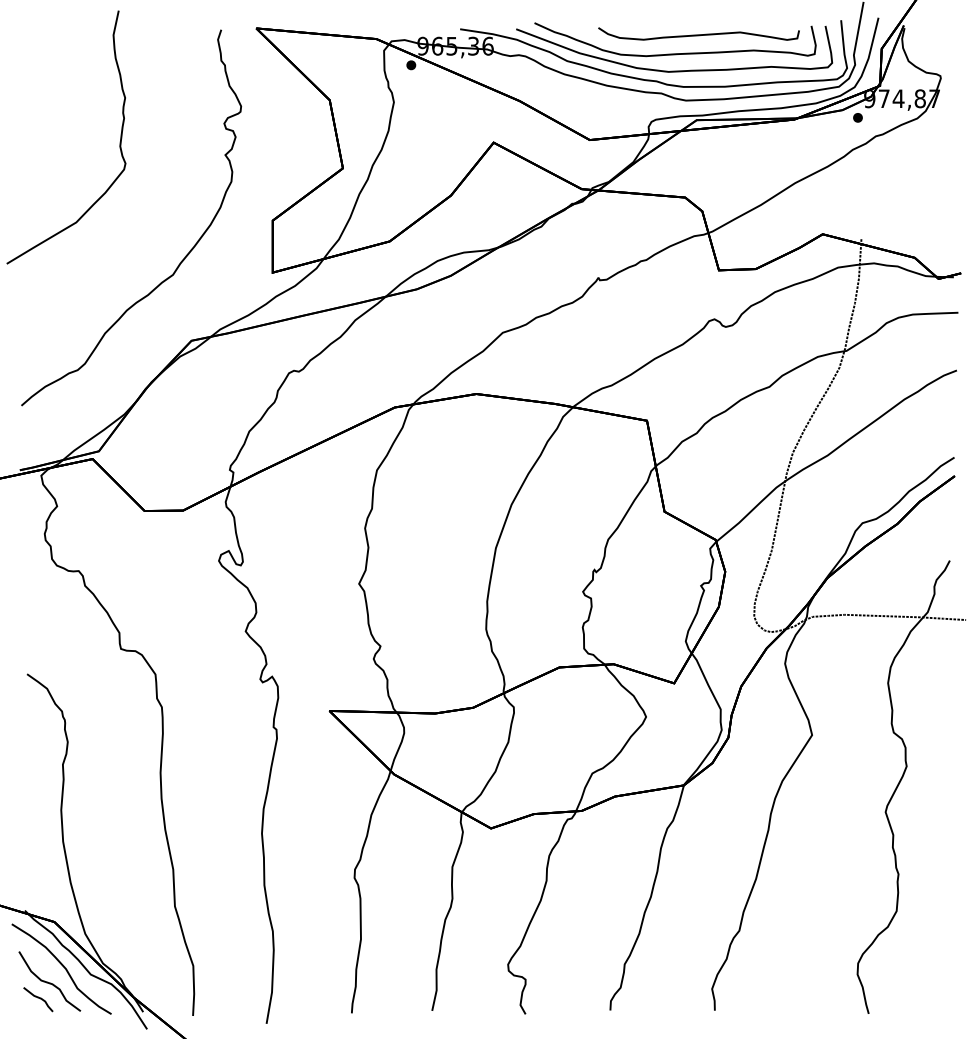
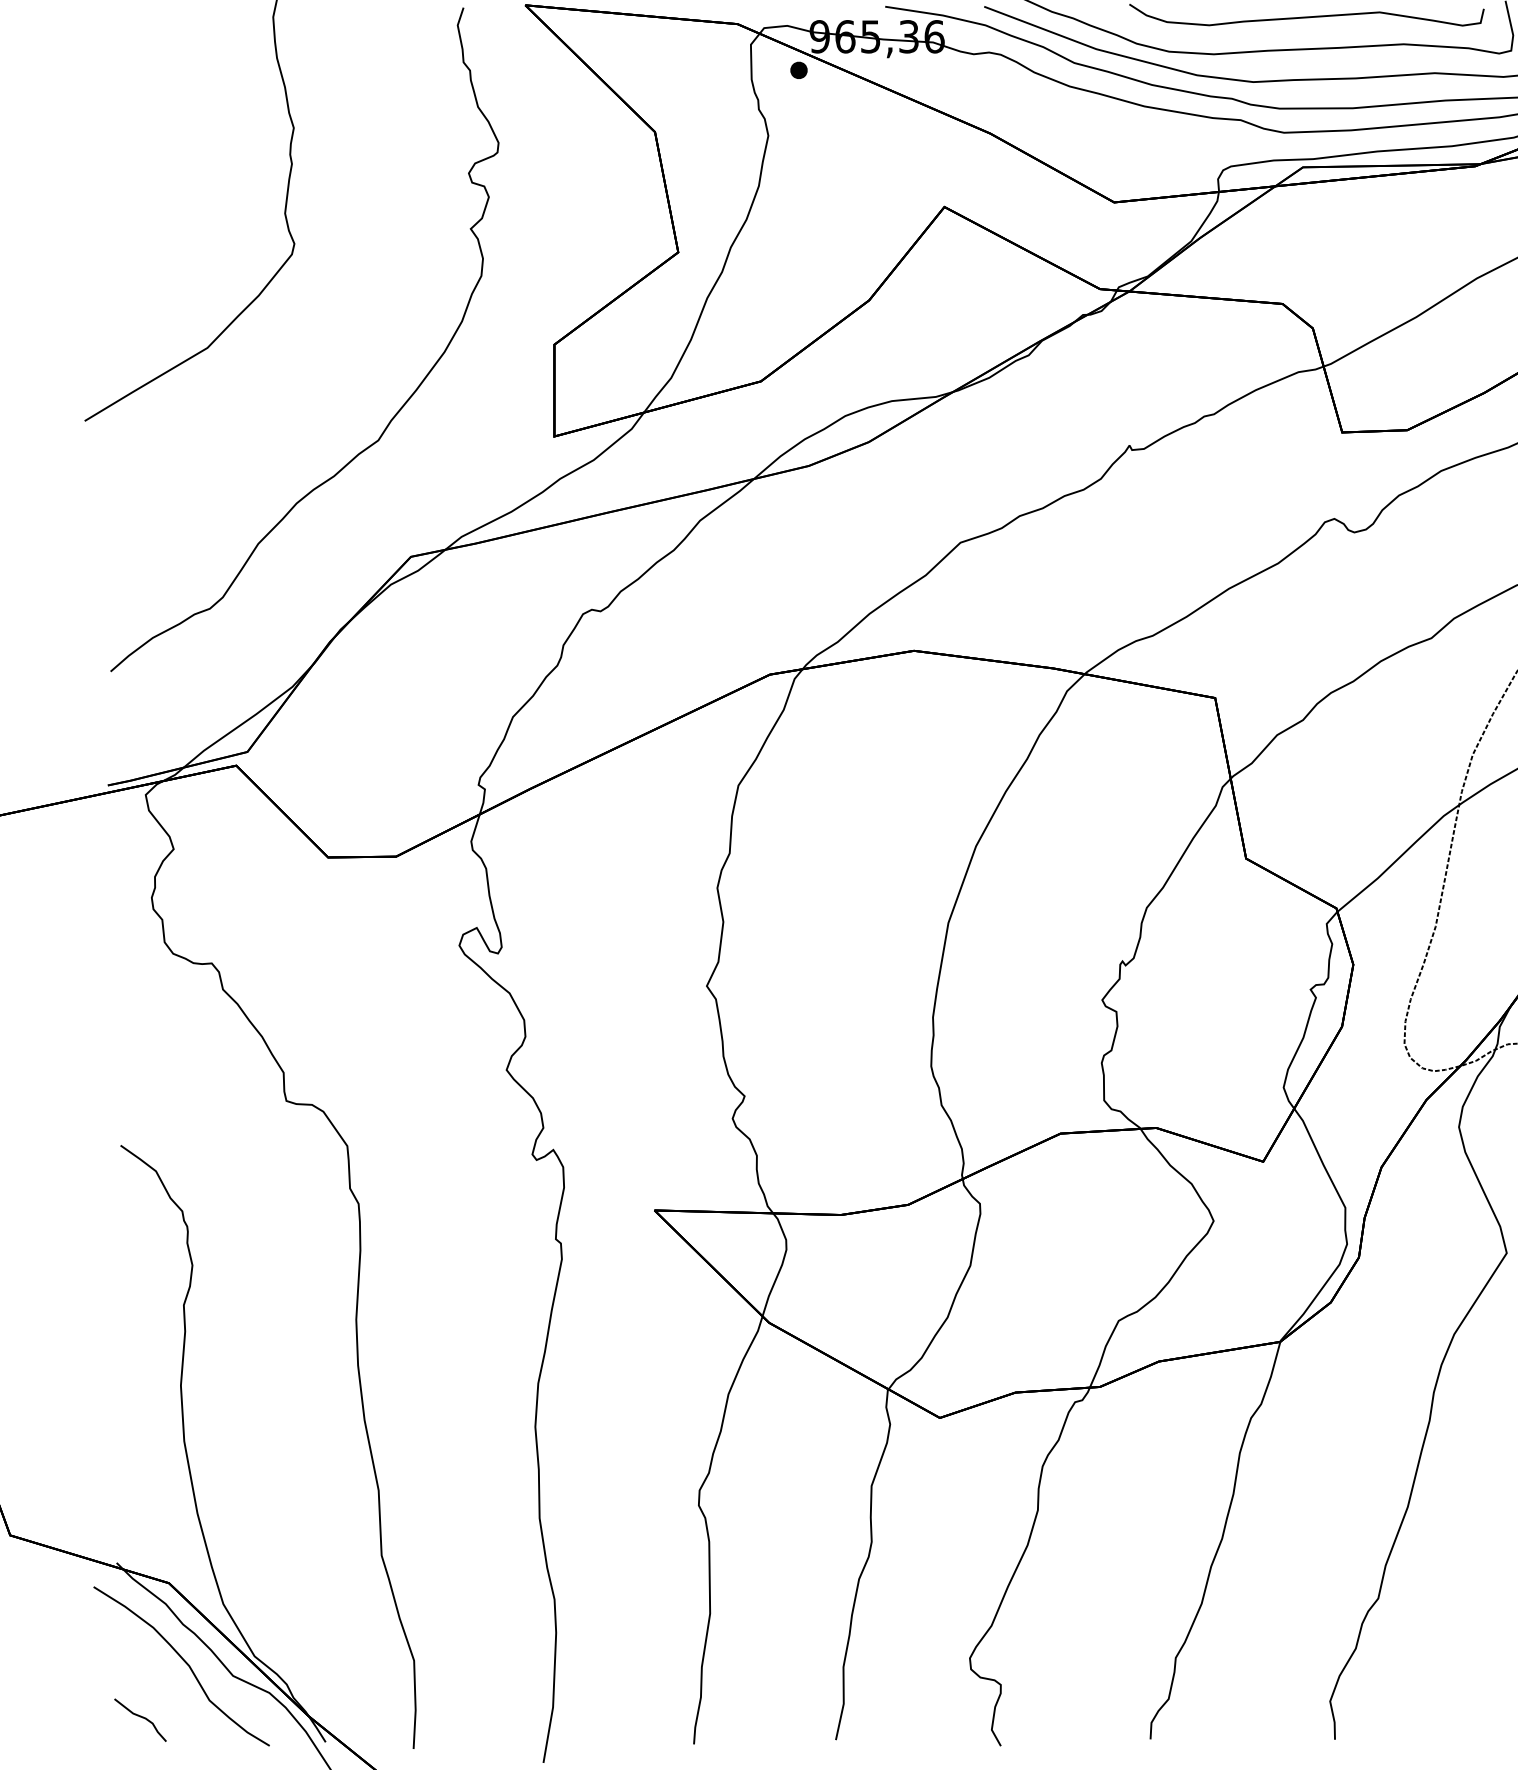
curve: (49, 982) -> (160, 1689), removed

